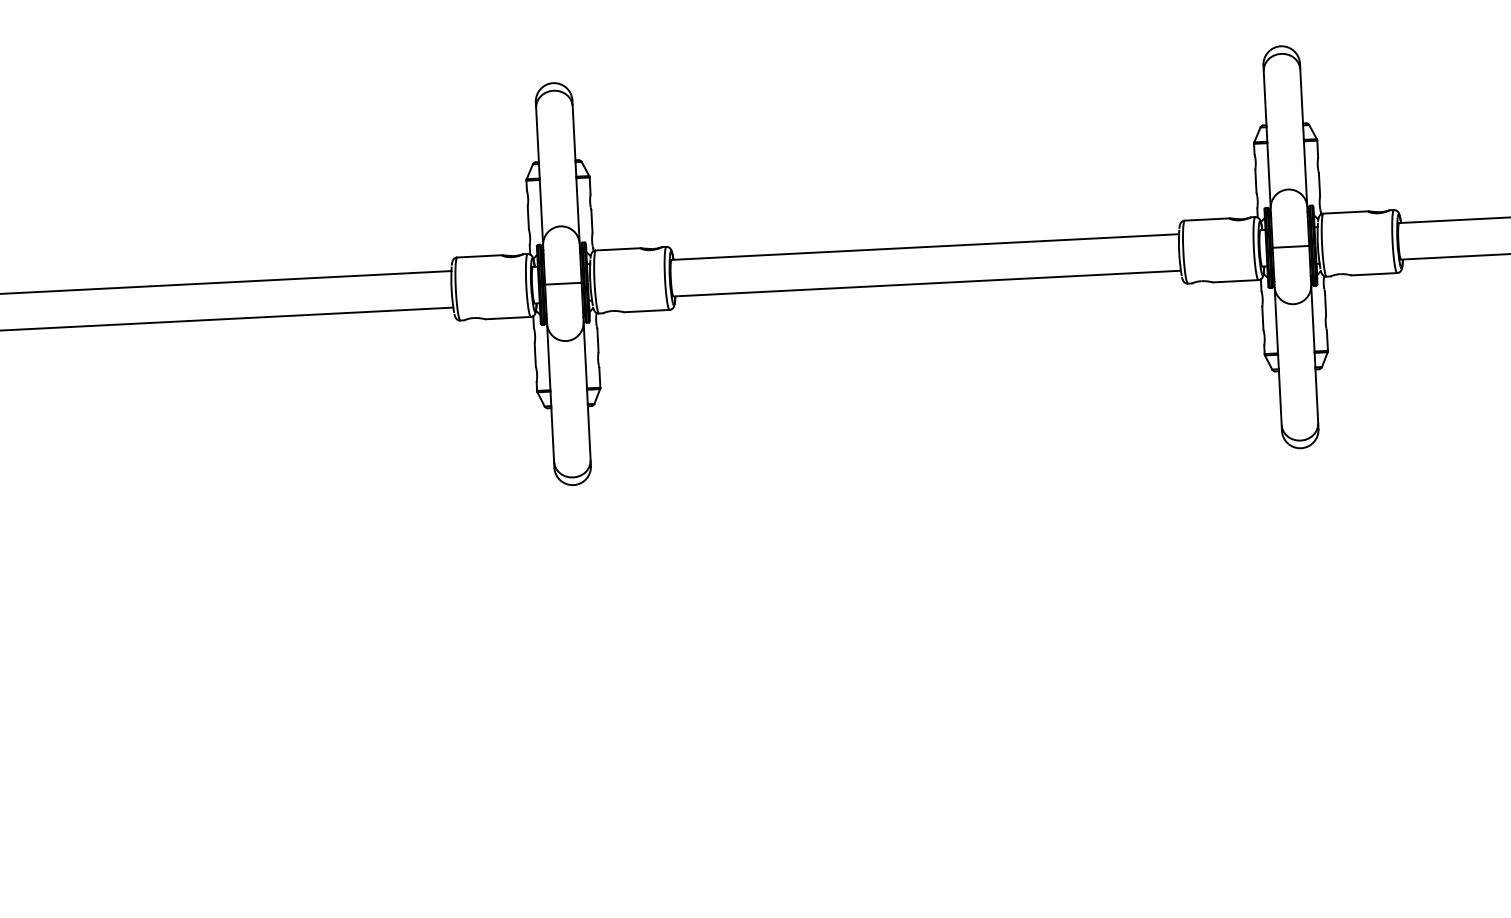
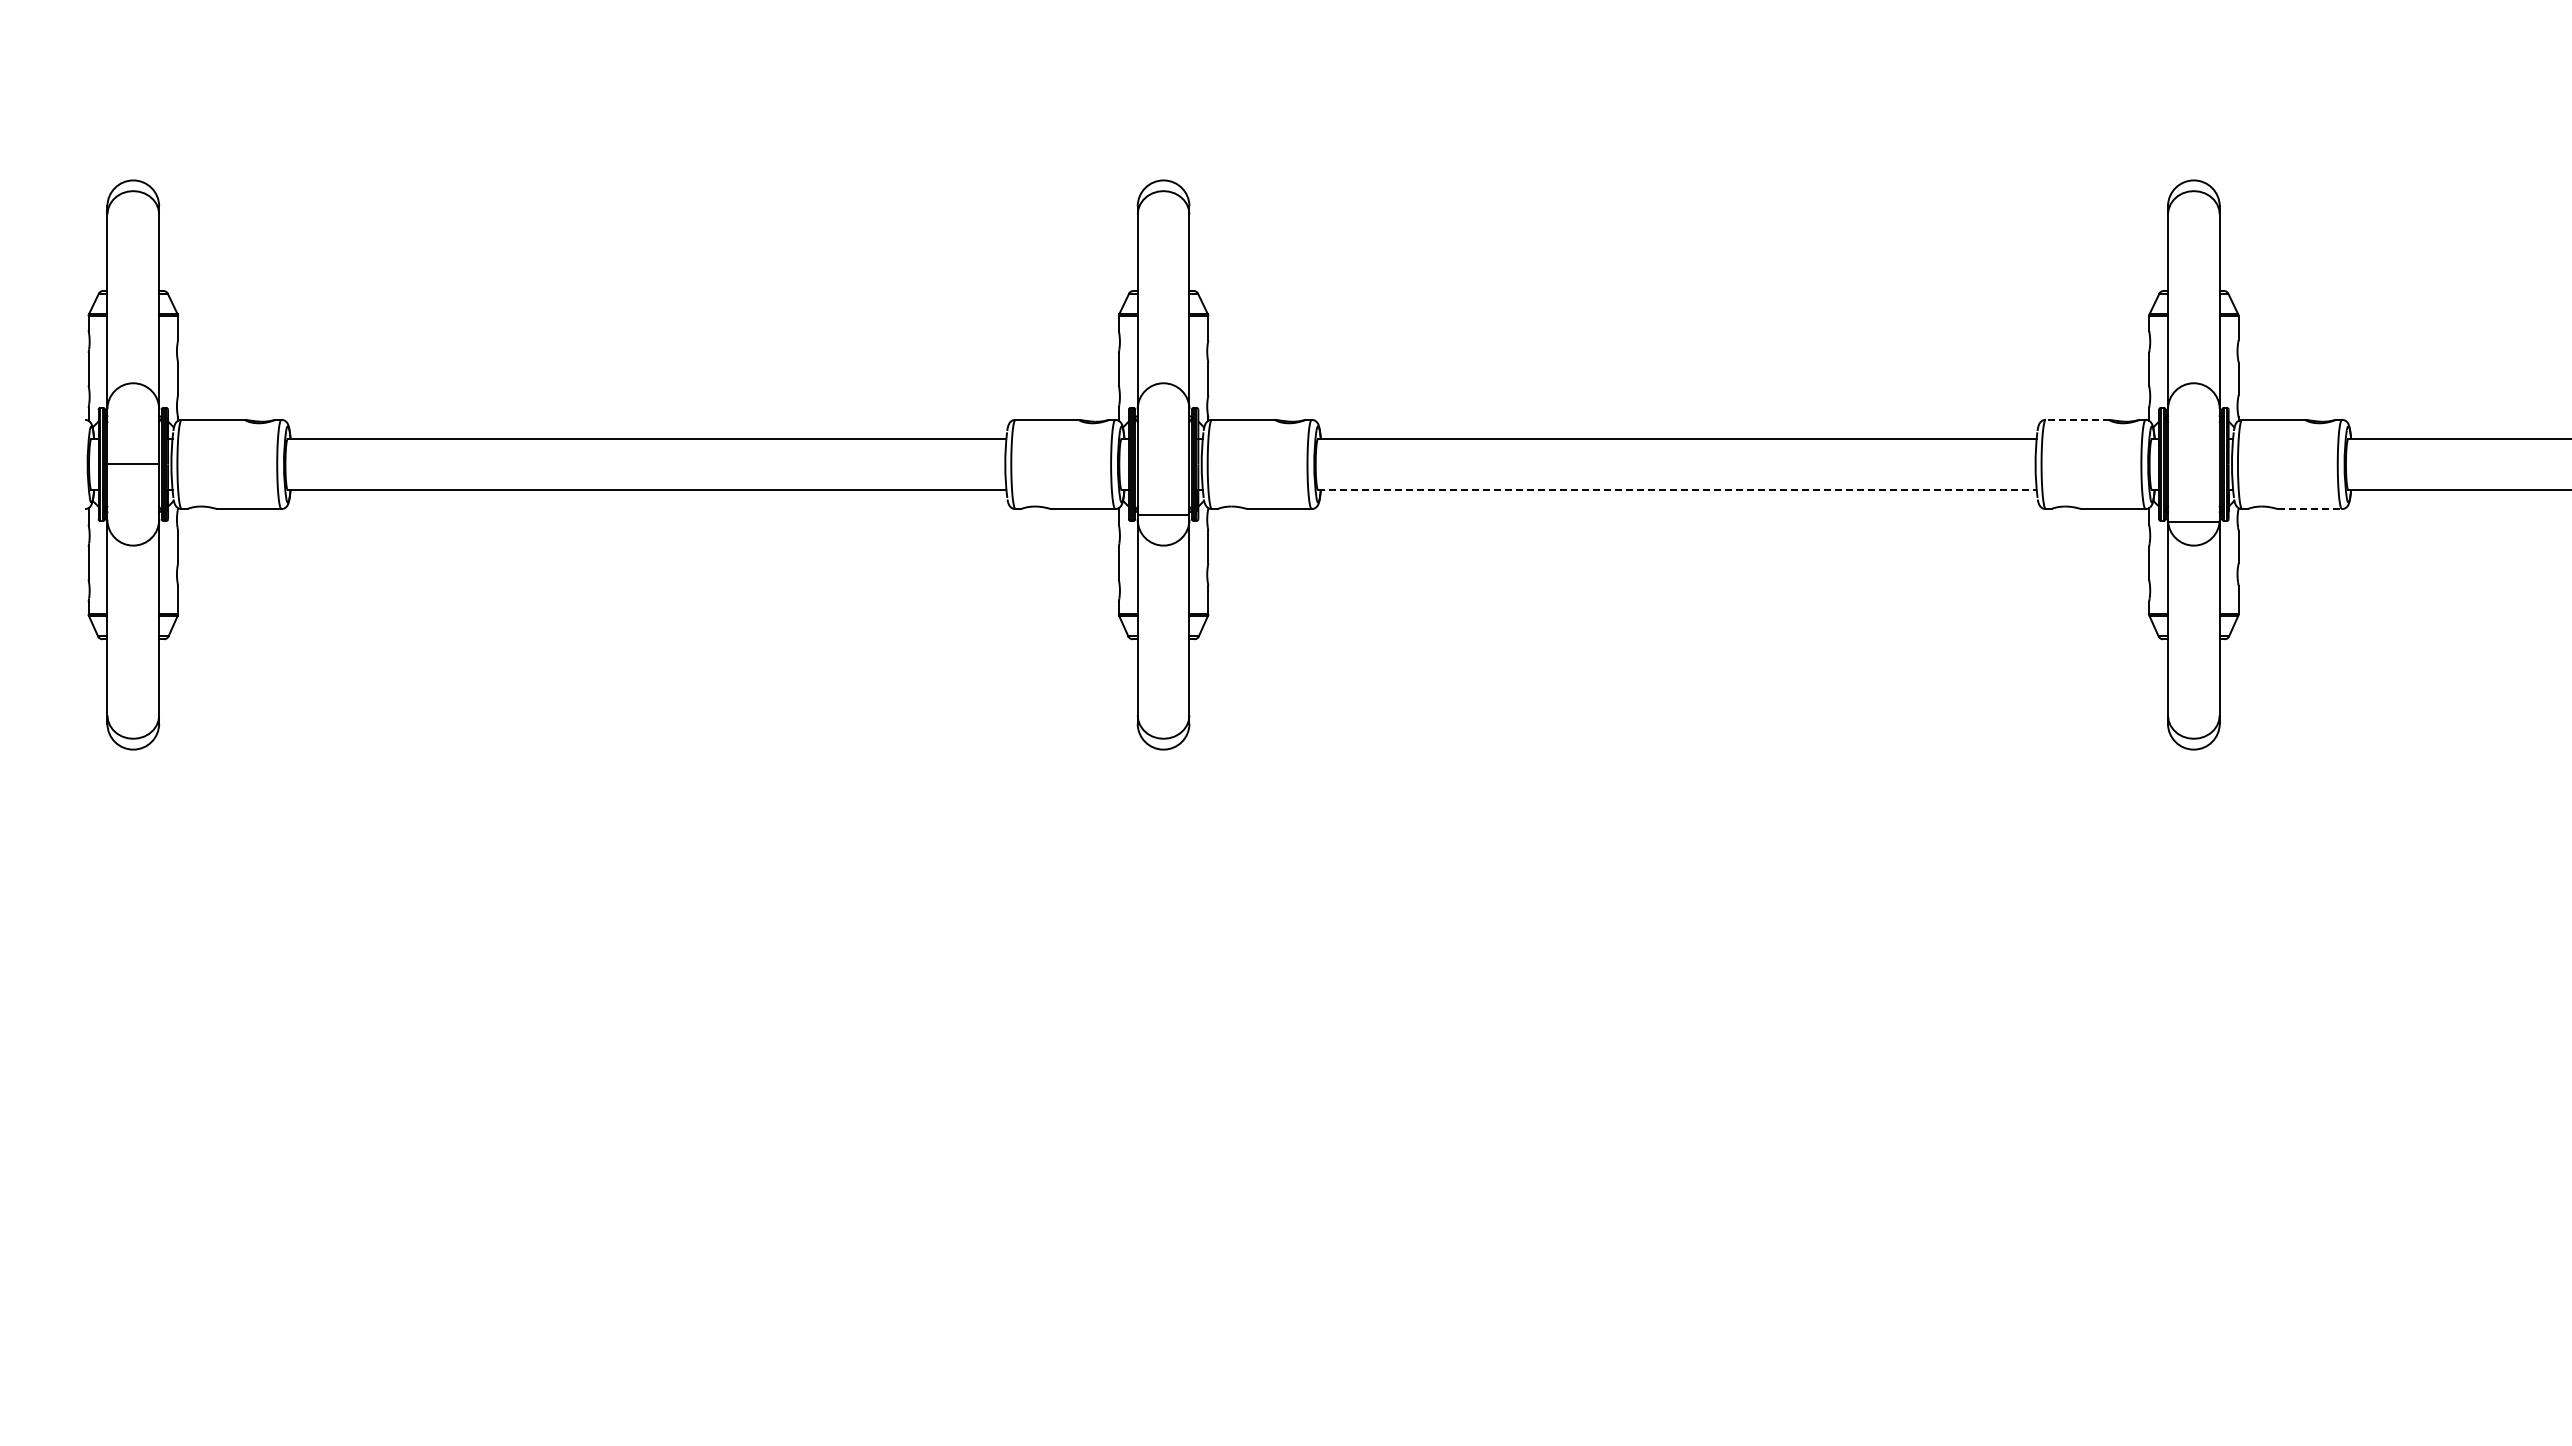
line: (1207, 219) -> (2077, 419), solid -> dashed
line: (1290, 246) -> (2193, 522), moved
line: (1374, 274) -> (2310, 509), solid -> dashed
line: (563, 283) -> (1163, 515), moved
line: (927, 283) -> (1677, 490), solid -> dashed

